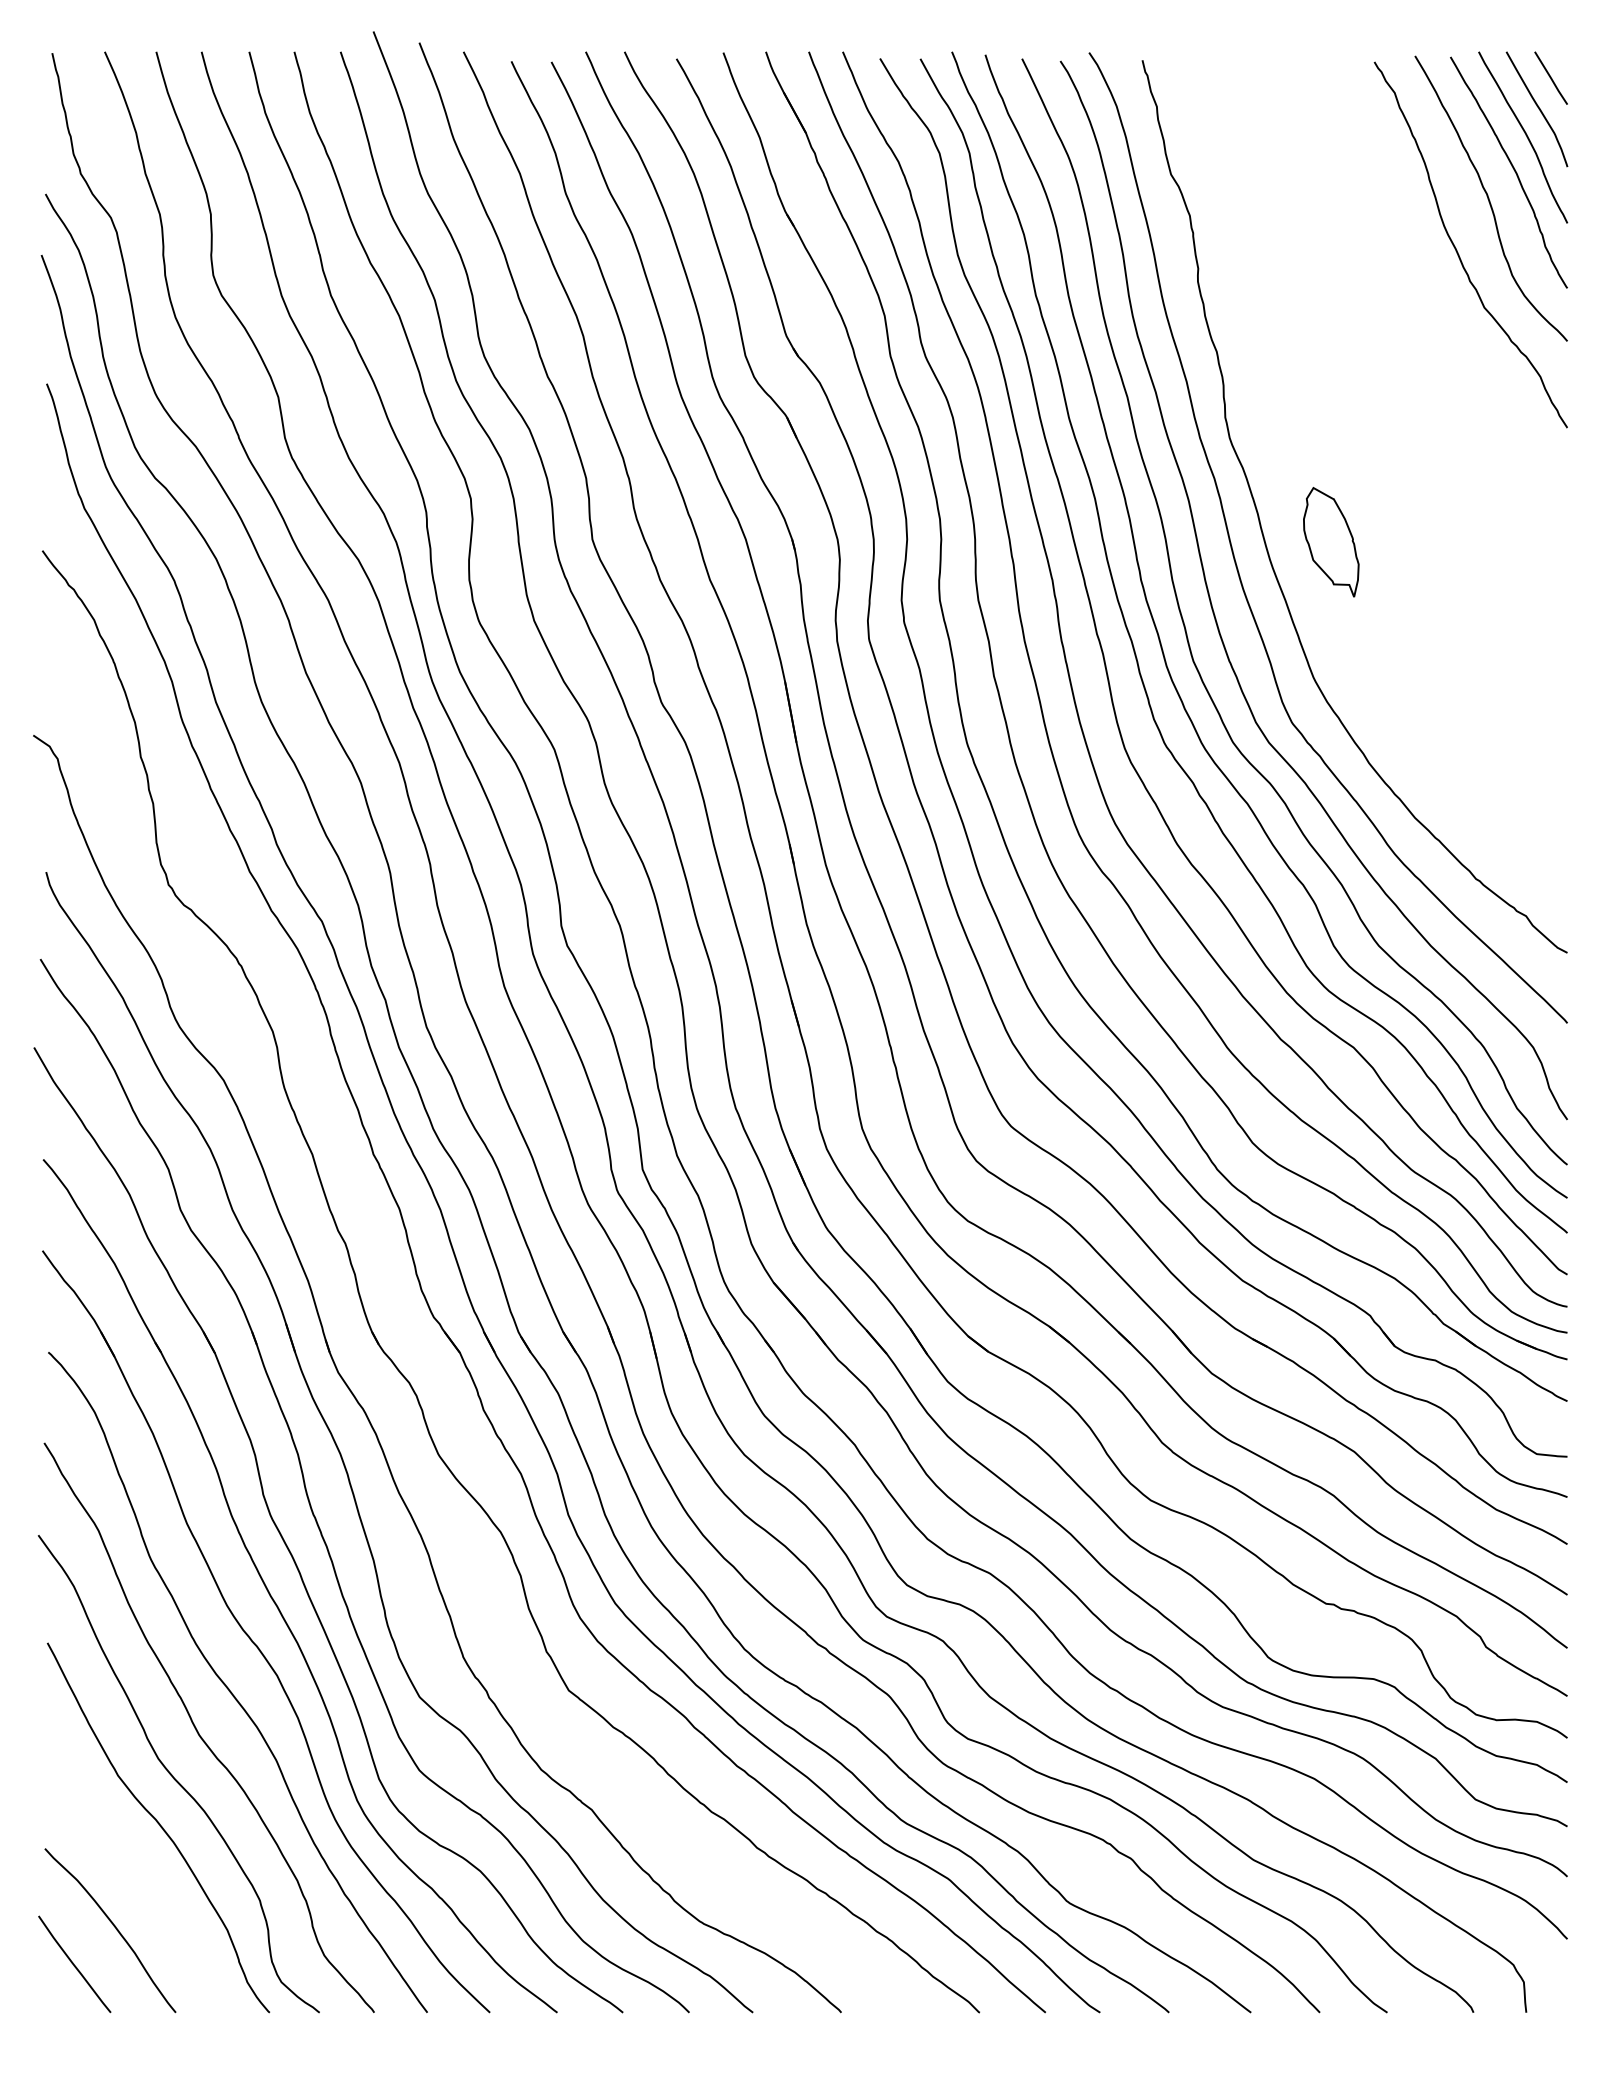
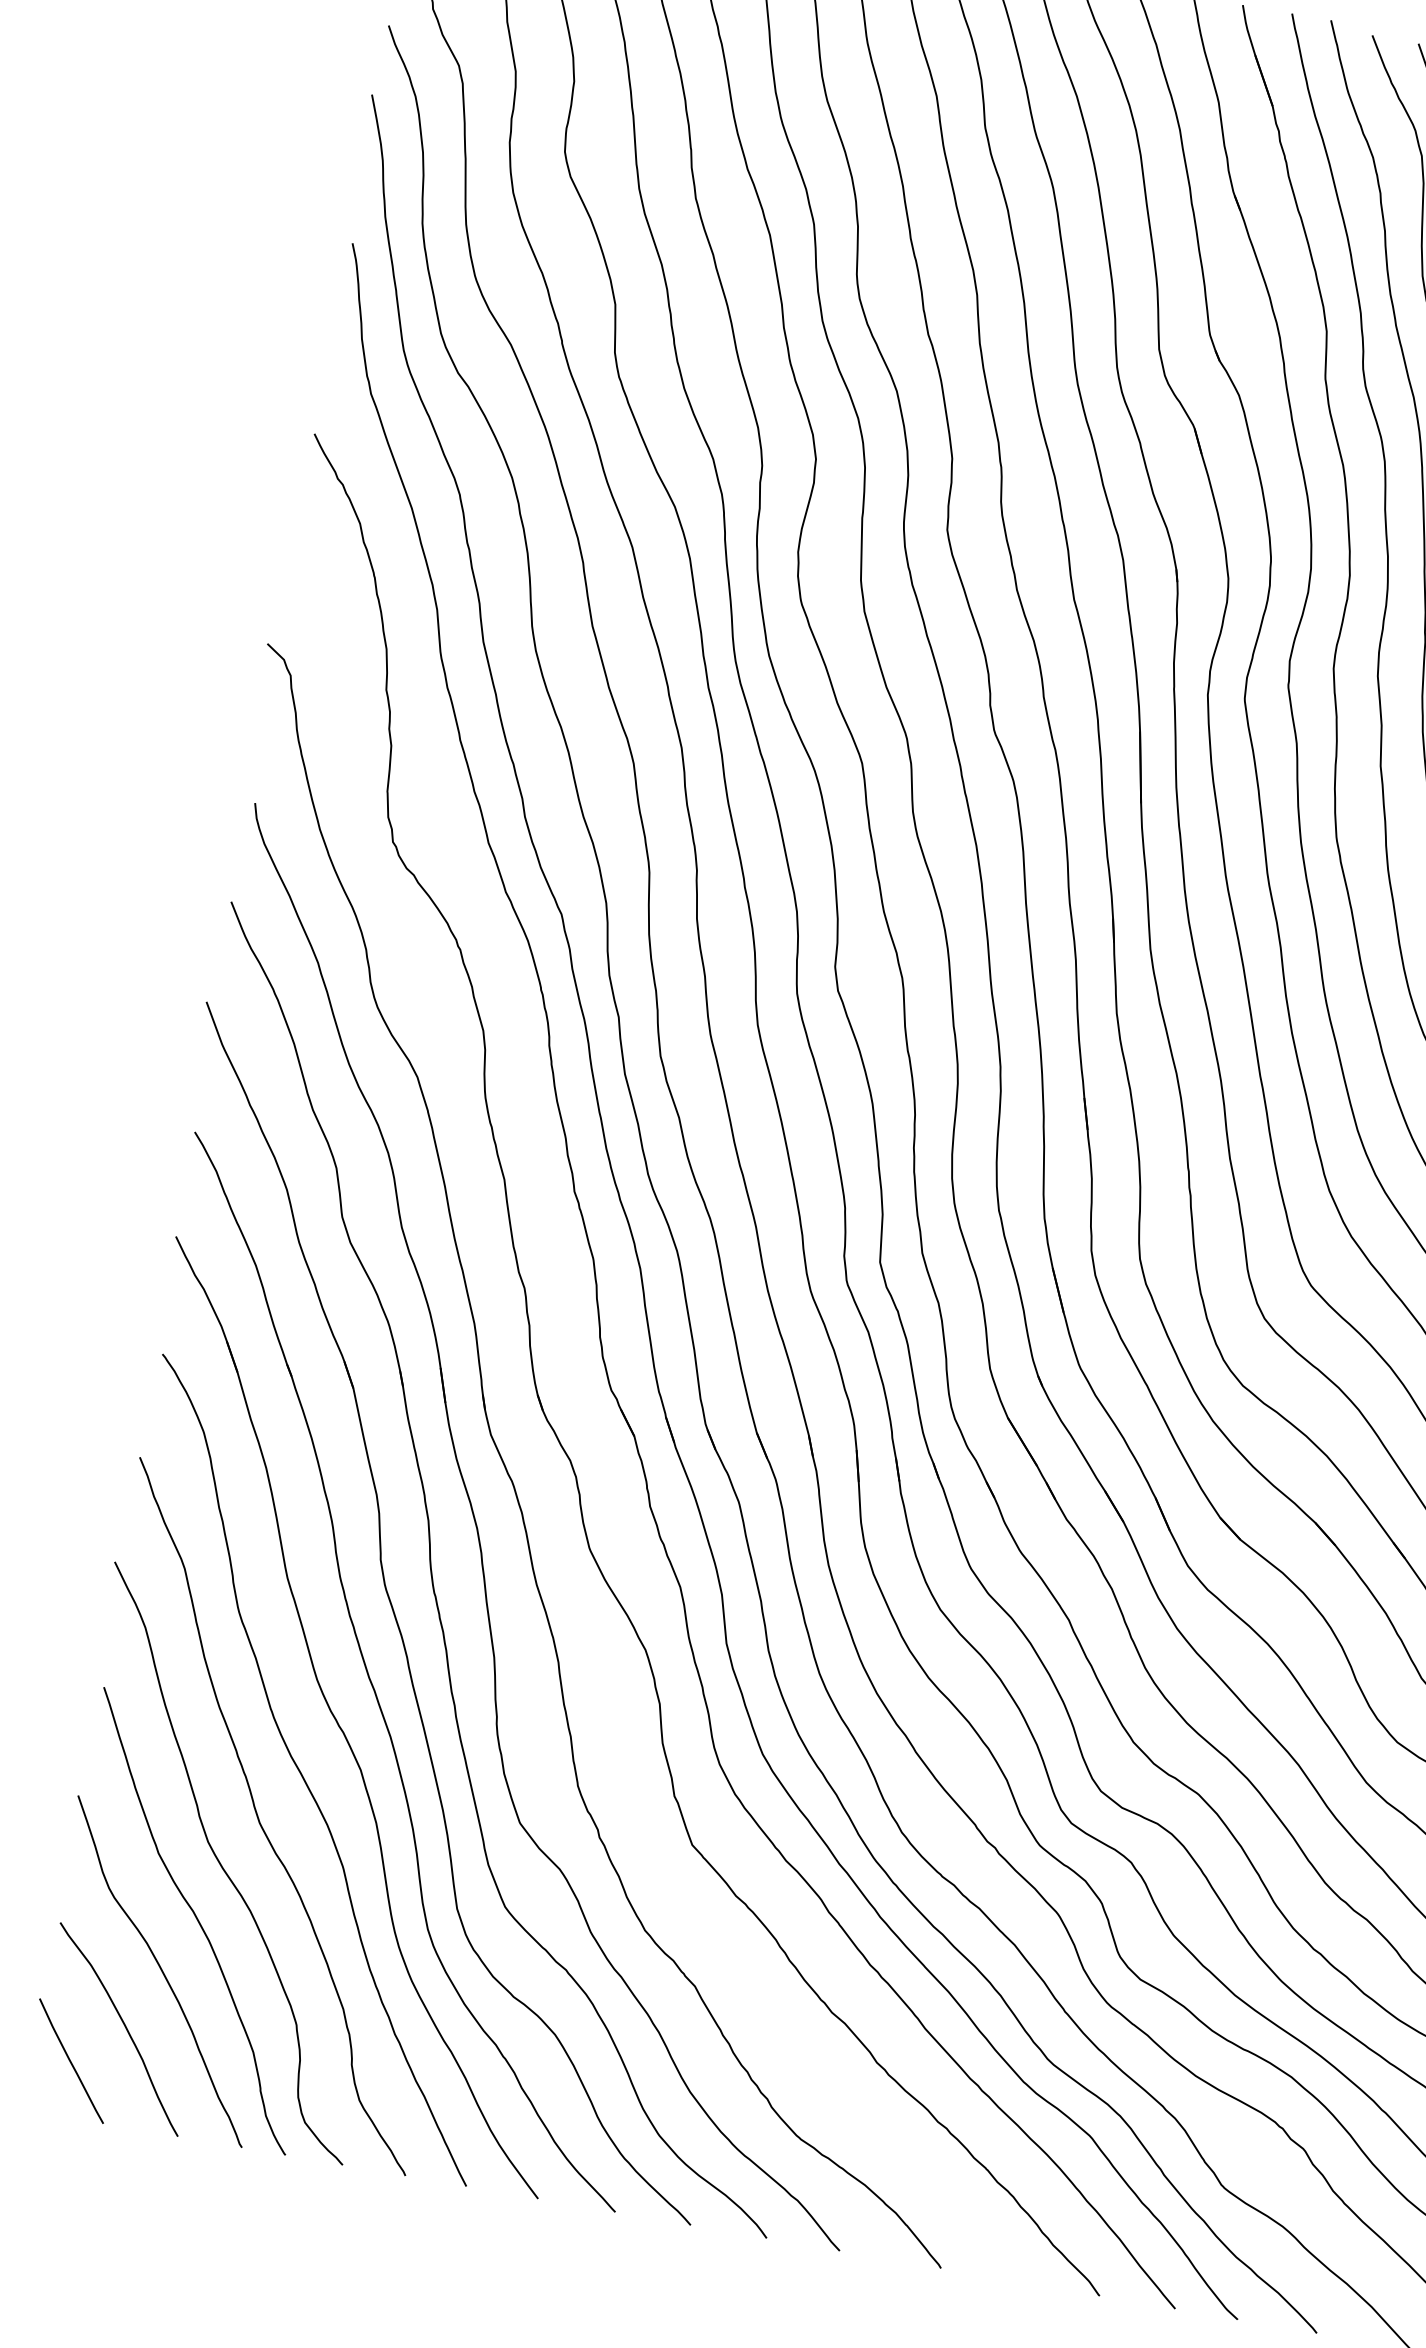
curve: (136, 1874) -> (160, 1970), added

